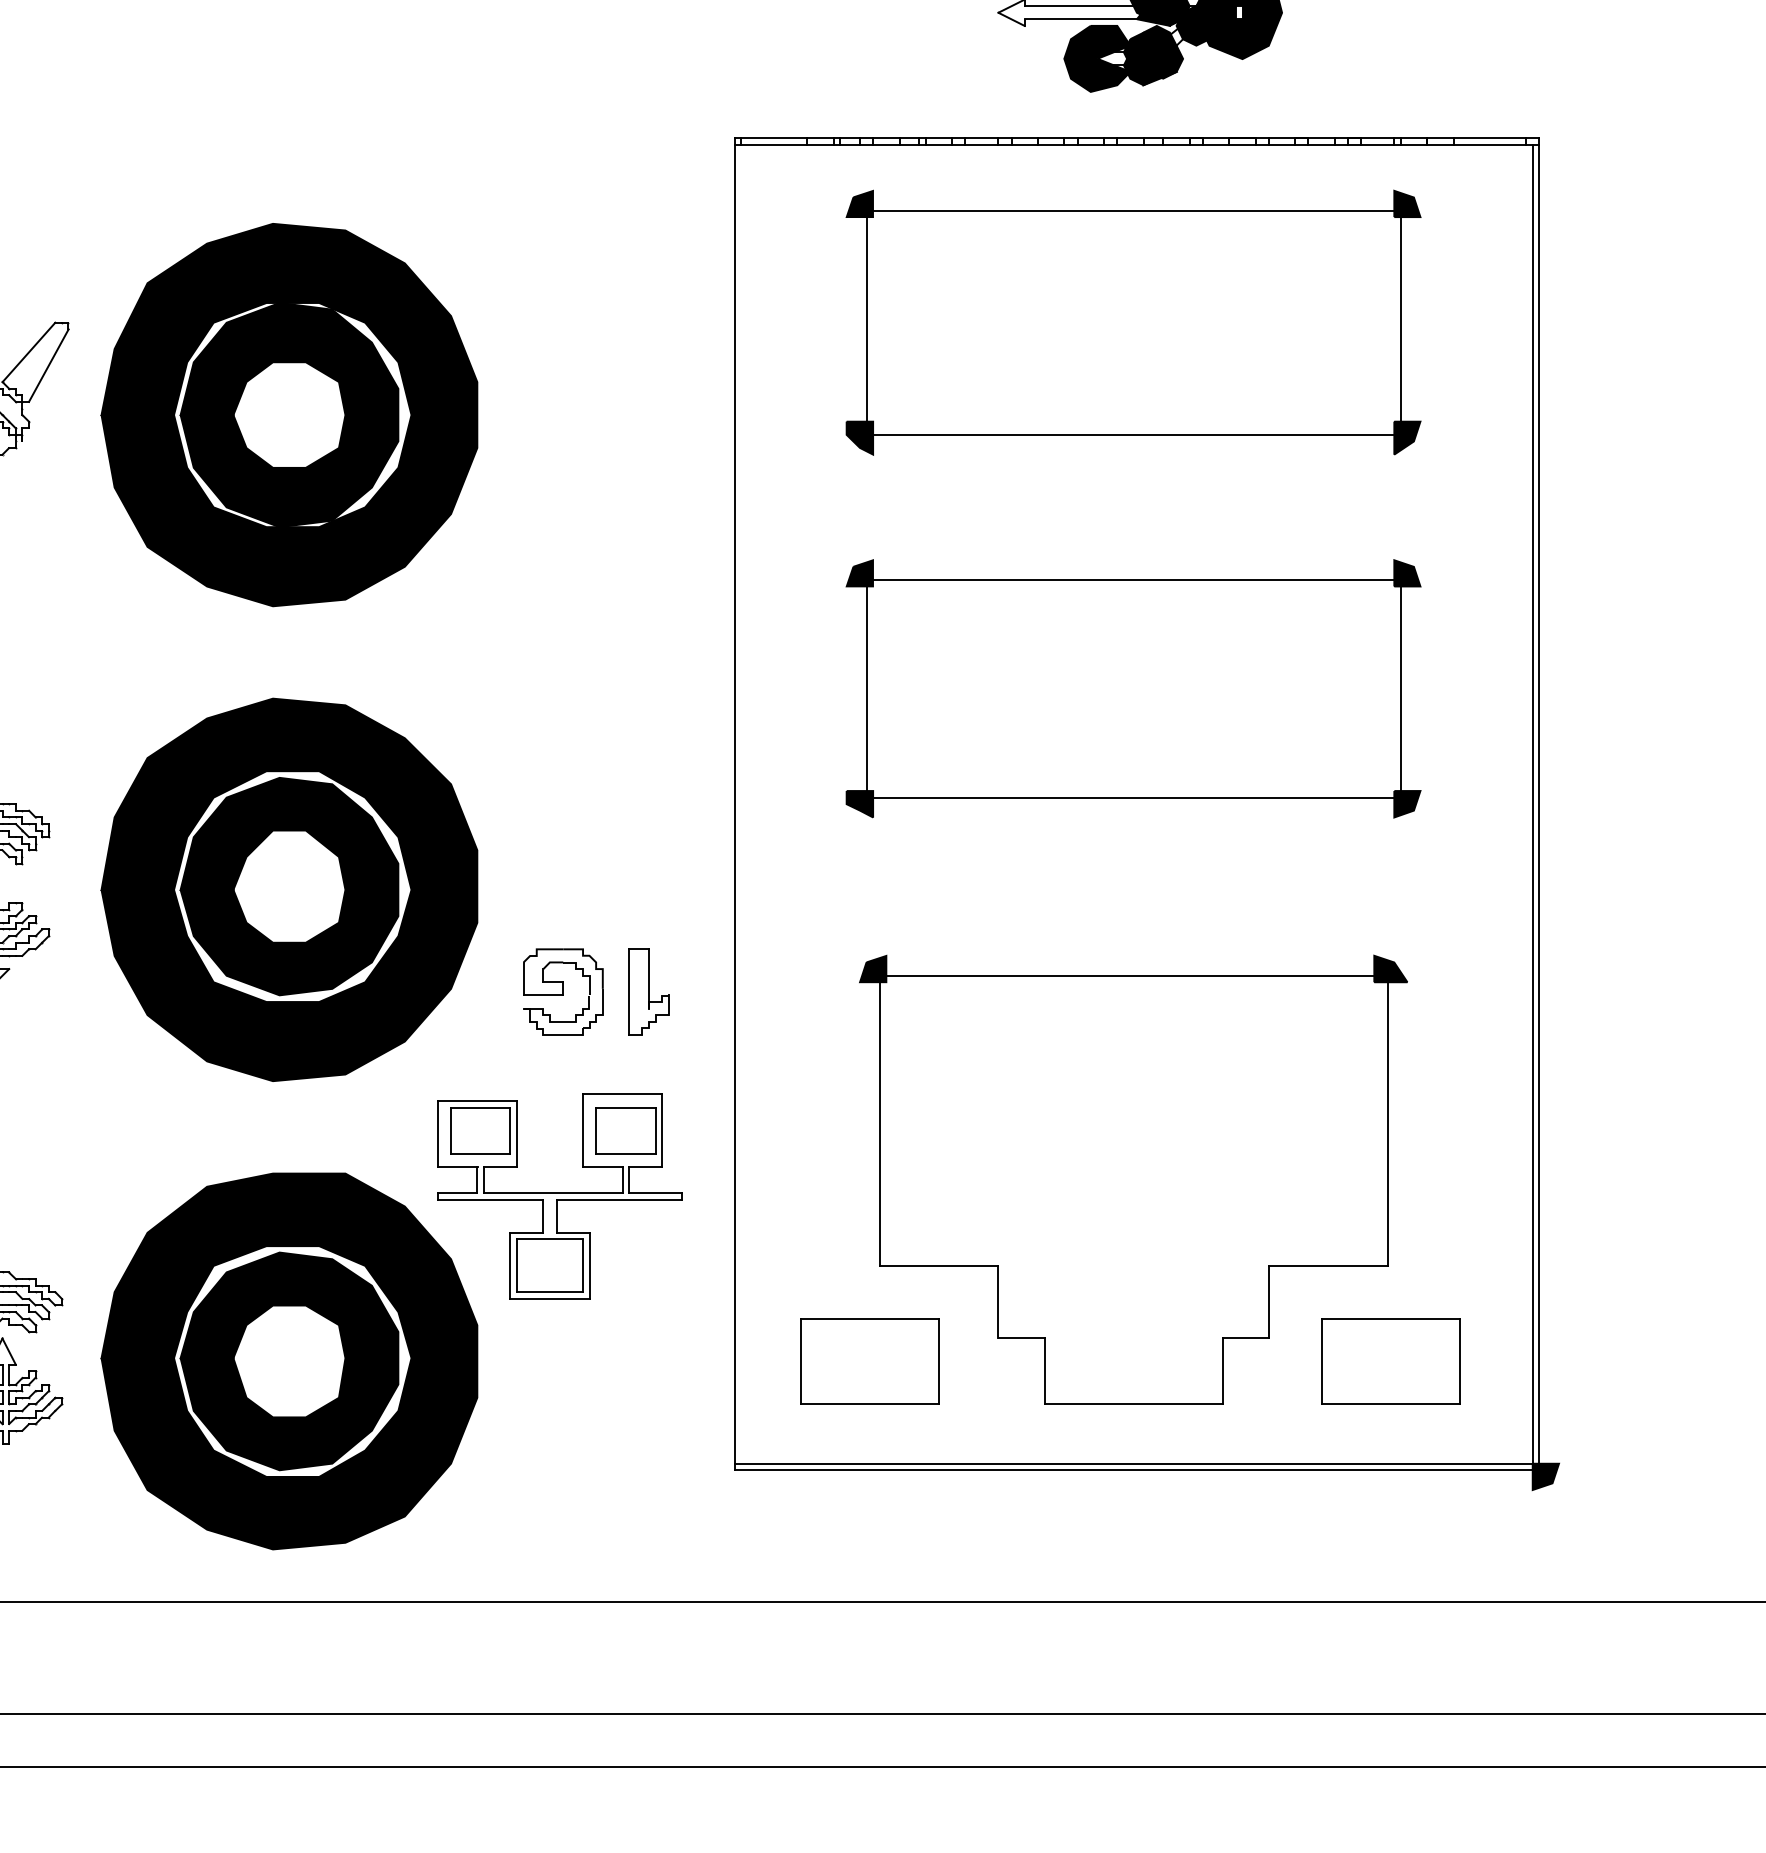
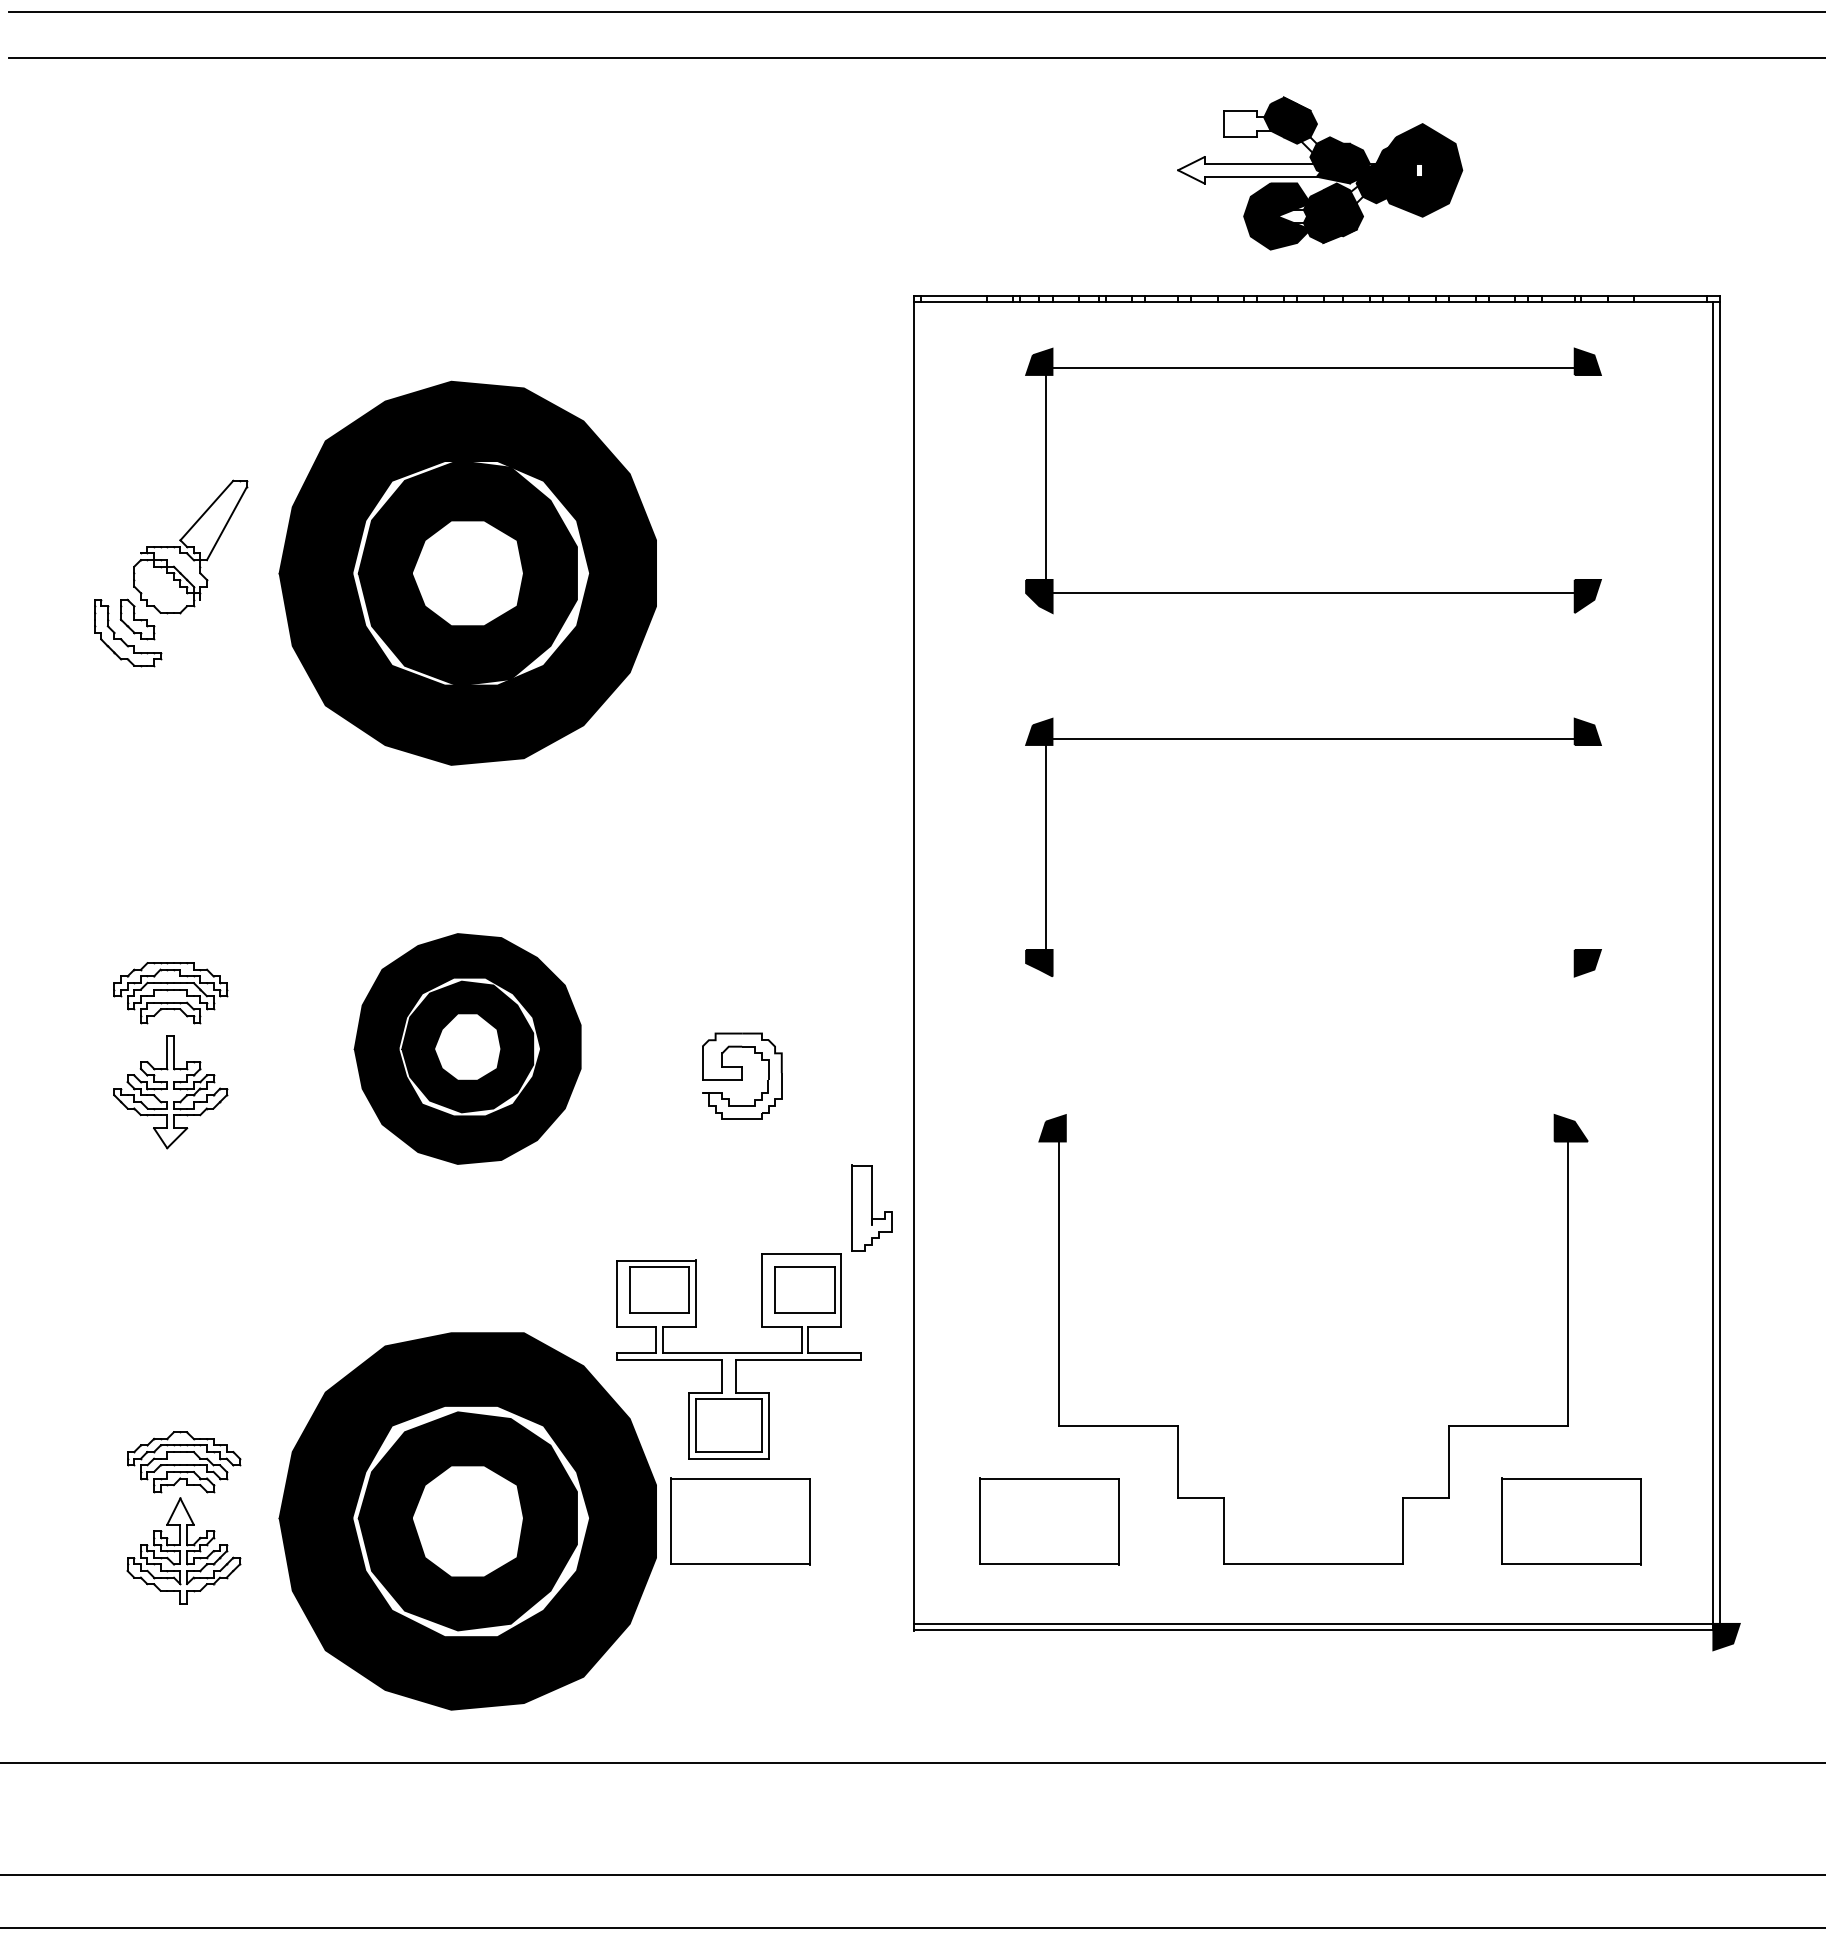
line: (1401, 319) -> (1581, 477), removed
line: (1401, 688) -> (1581, 847), removed
line: (1133, 797) -> (1313, 956), removed
part: (289, 889) -> (467, 1048), size x0.6
line: (1129, 975) -> (1309, 1134), removed
part: (563, 991) -> (742, 1075), moved
part: (648, 991) -> (871, 1207), moved
part: (561, 1361) -> (740, 1521), added

